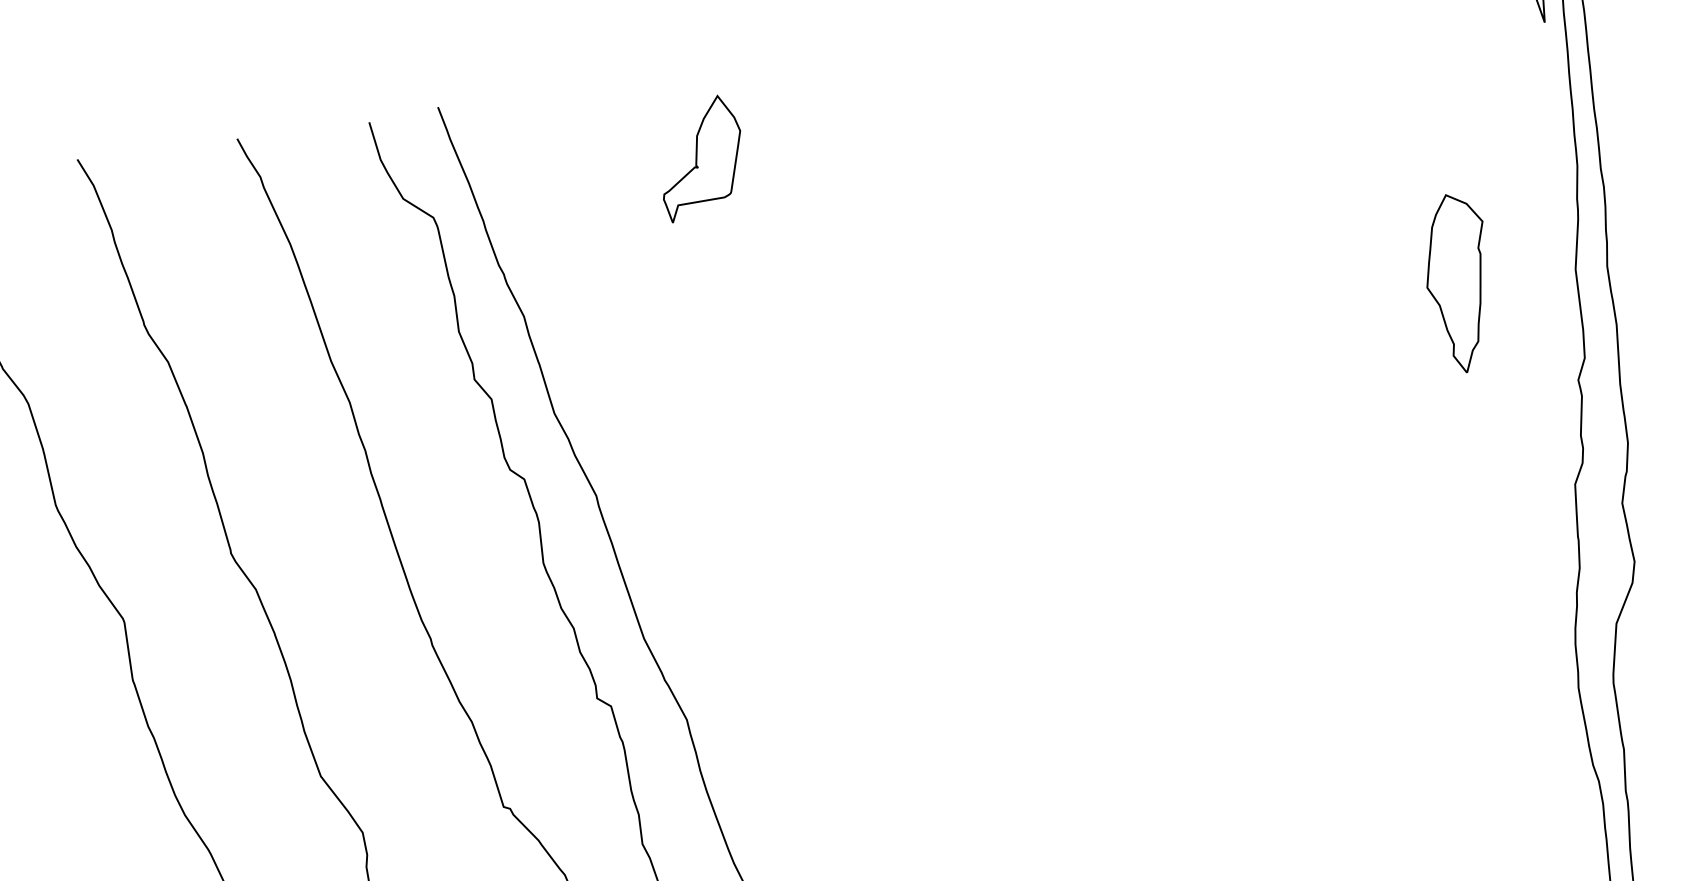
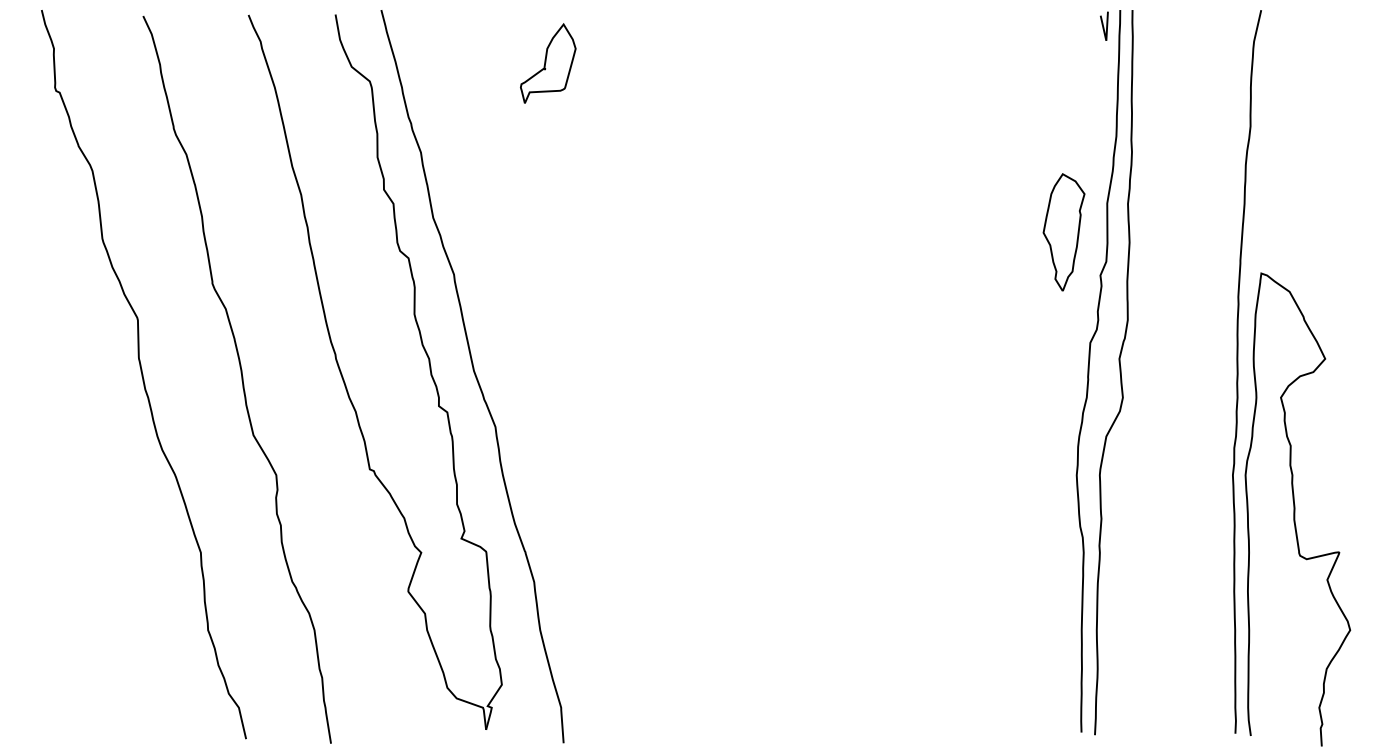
part: (1457, 283) -> (1063, 232), moved

